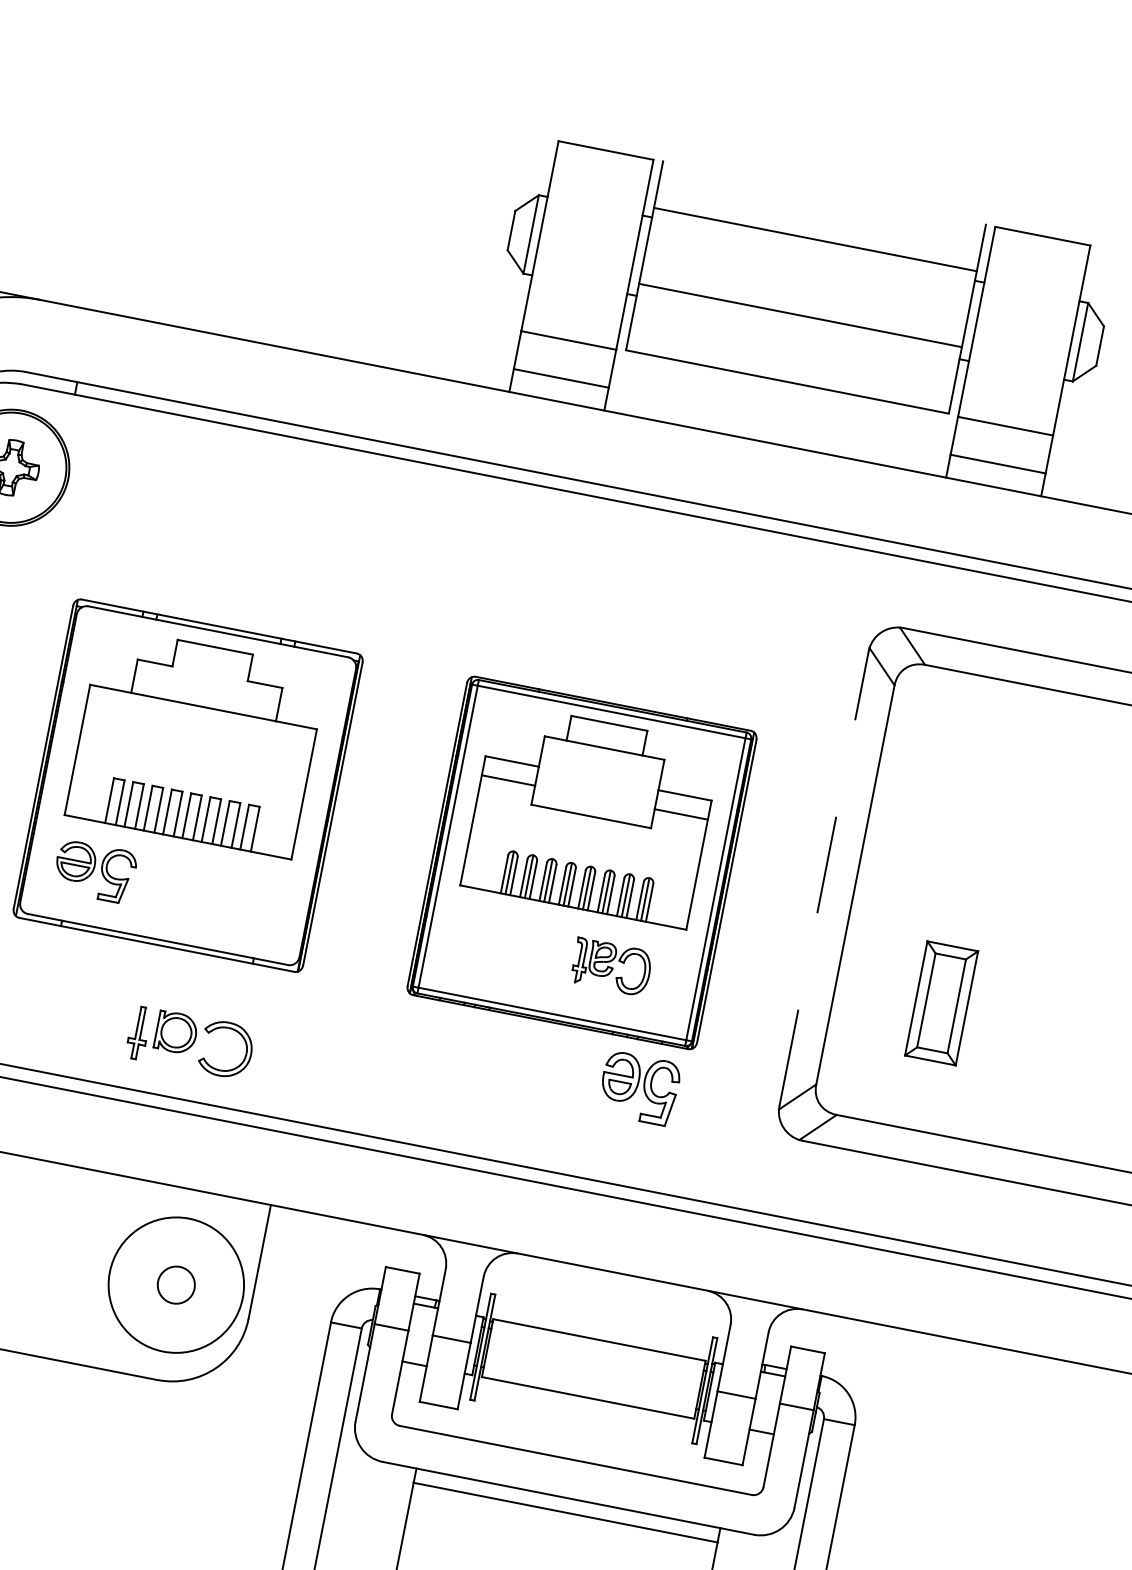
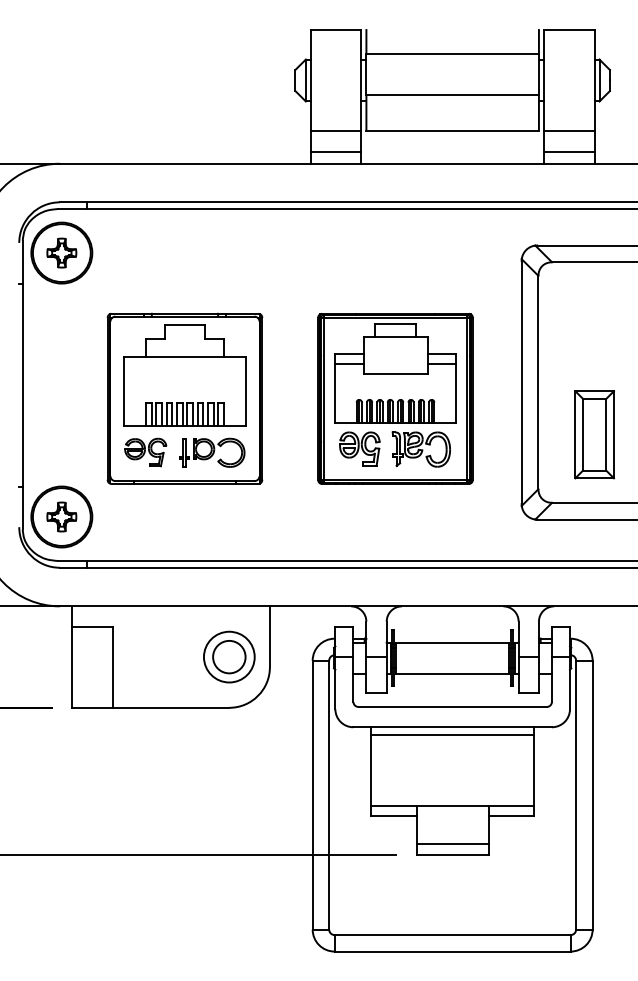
line: (823, 878) -> (521, 382), dashed -> solid
part: (610, 966) -> (420, 449), size x1.43
part: (941, 1002) -> (594, 434), size x1.43
part: (191, 1042) -> (212, 452), moved
part: (639, 1087) -> (359, 448), moved
circle: (174, 1283) -> (228, 656), size x0.71
circle: (176, 1284) -> (229, 656), size x1.67

